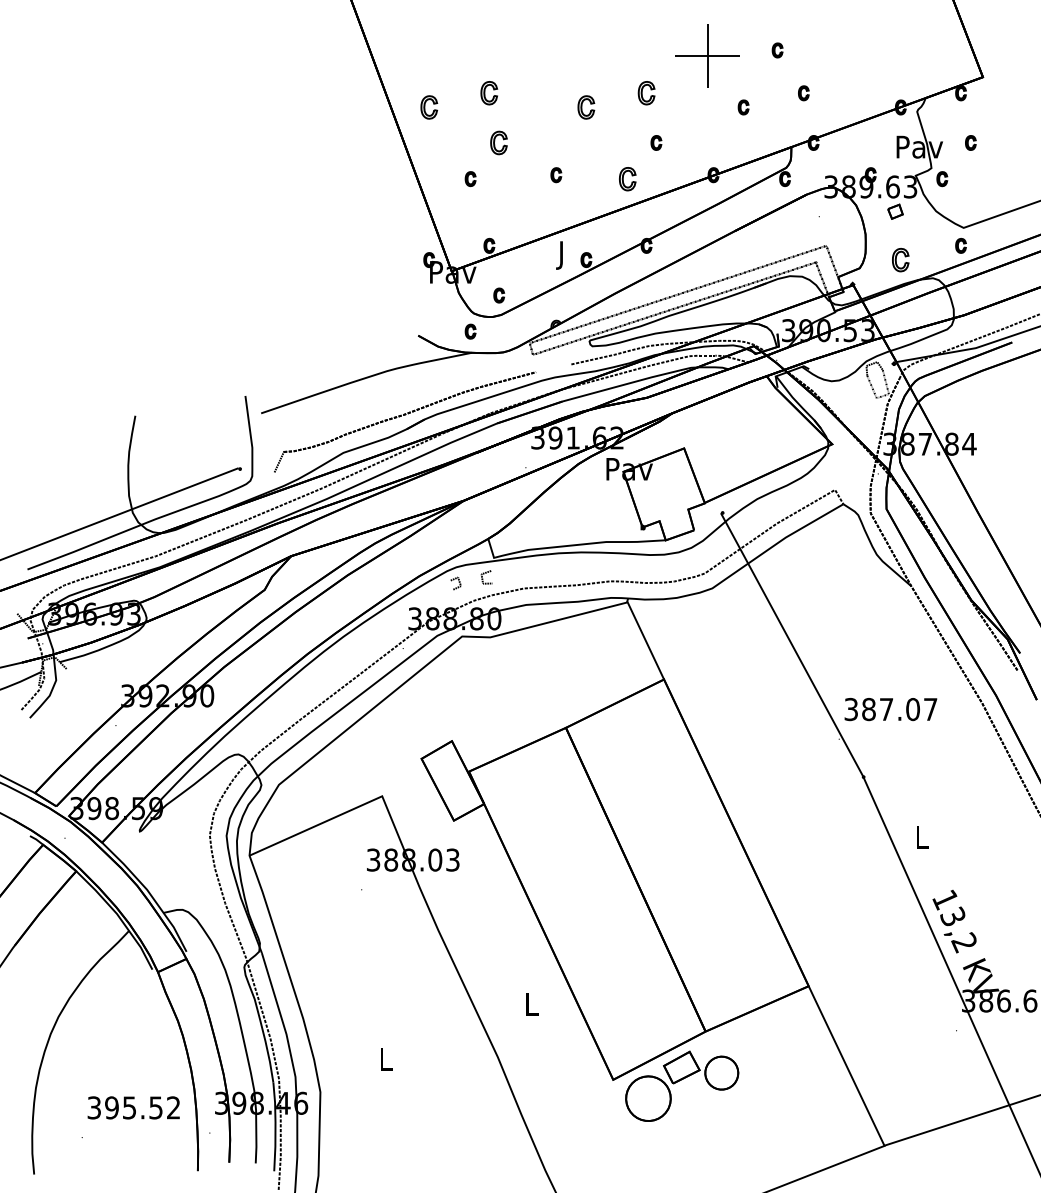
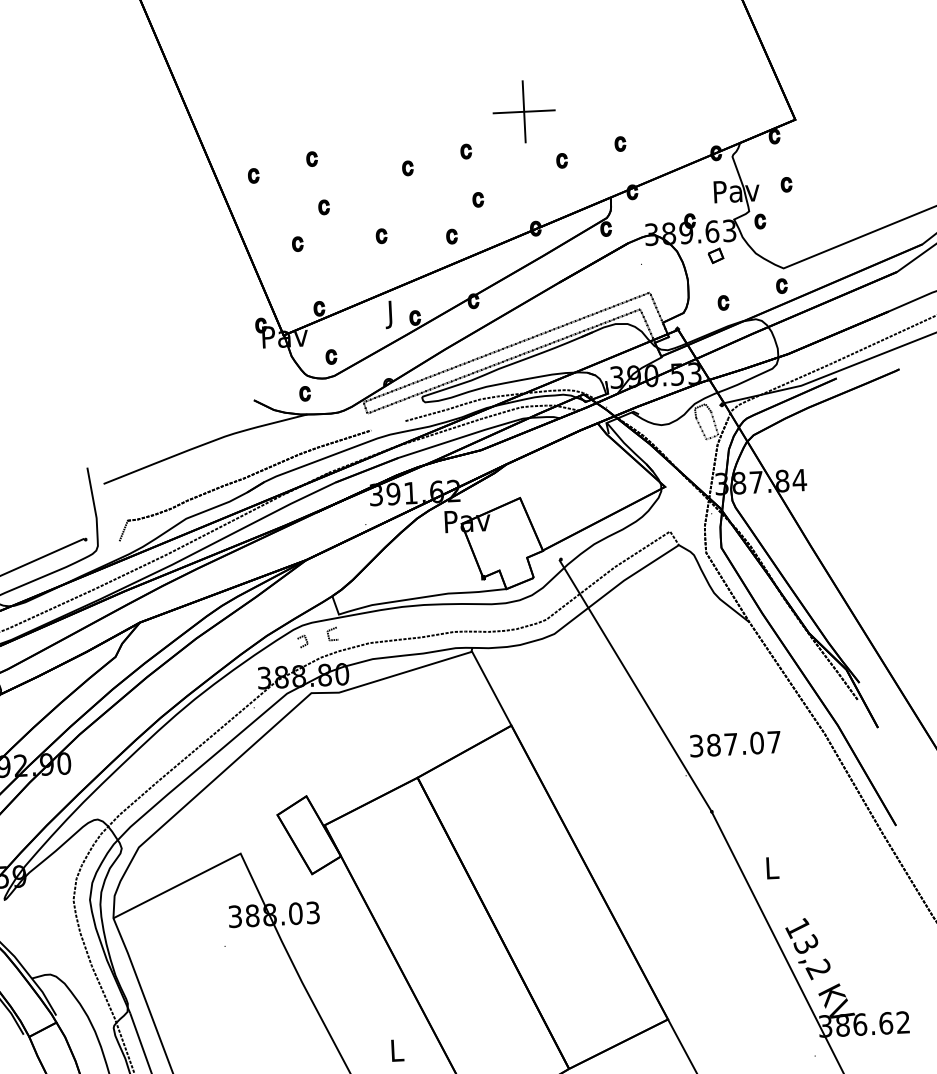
part: (777, 50) -> (592, 103), removed
part: (489, 93) -> (312, 159), size x0.62
part: (646, 93) -> (466, 151), size x0.62
part: (428, 107) -> (253, 176), size x0.62
part: (586, 107) -> (407, 168), size x0.62
part: (499, 142) -> (324, 206), size x0.62
part: (627, 178) -> (451, 236), size x0.62
part: (900, 259) -> (723, 302), size x0.62

